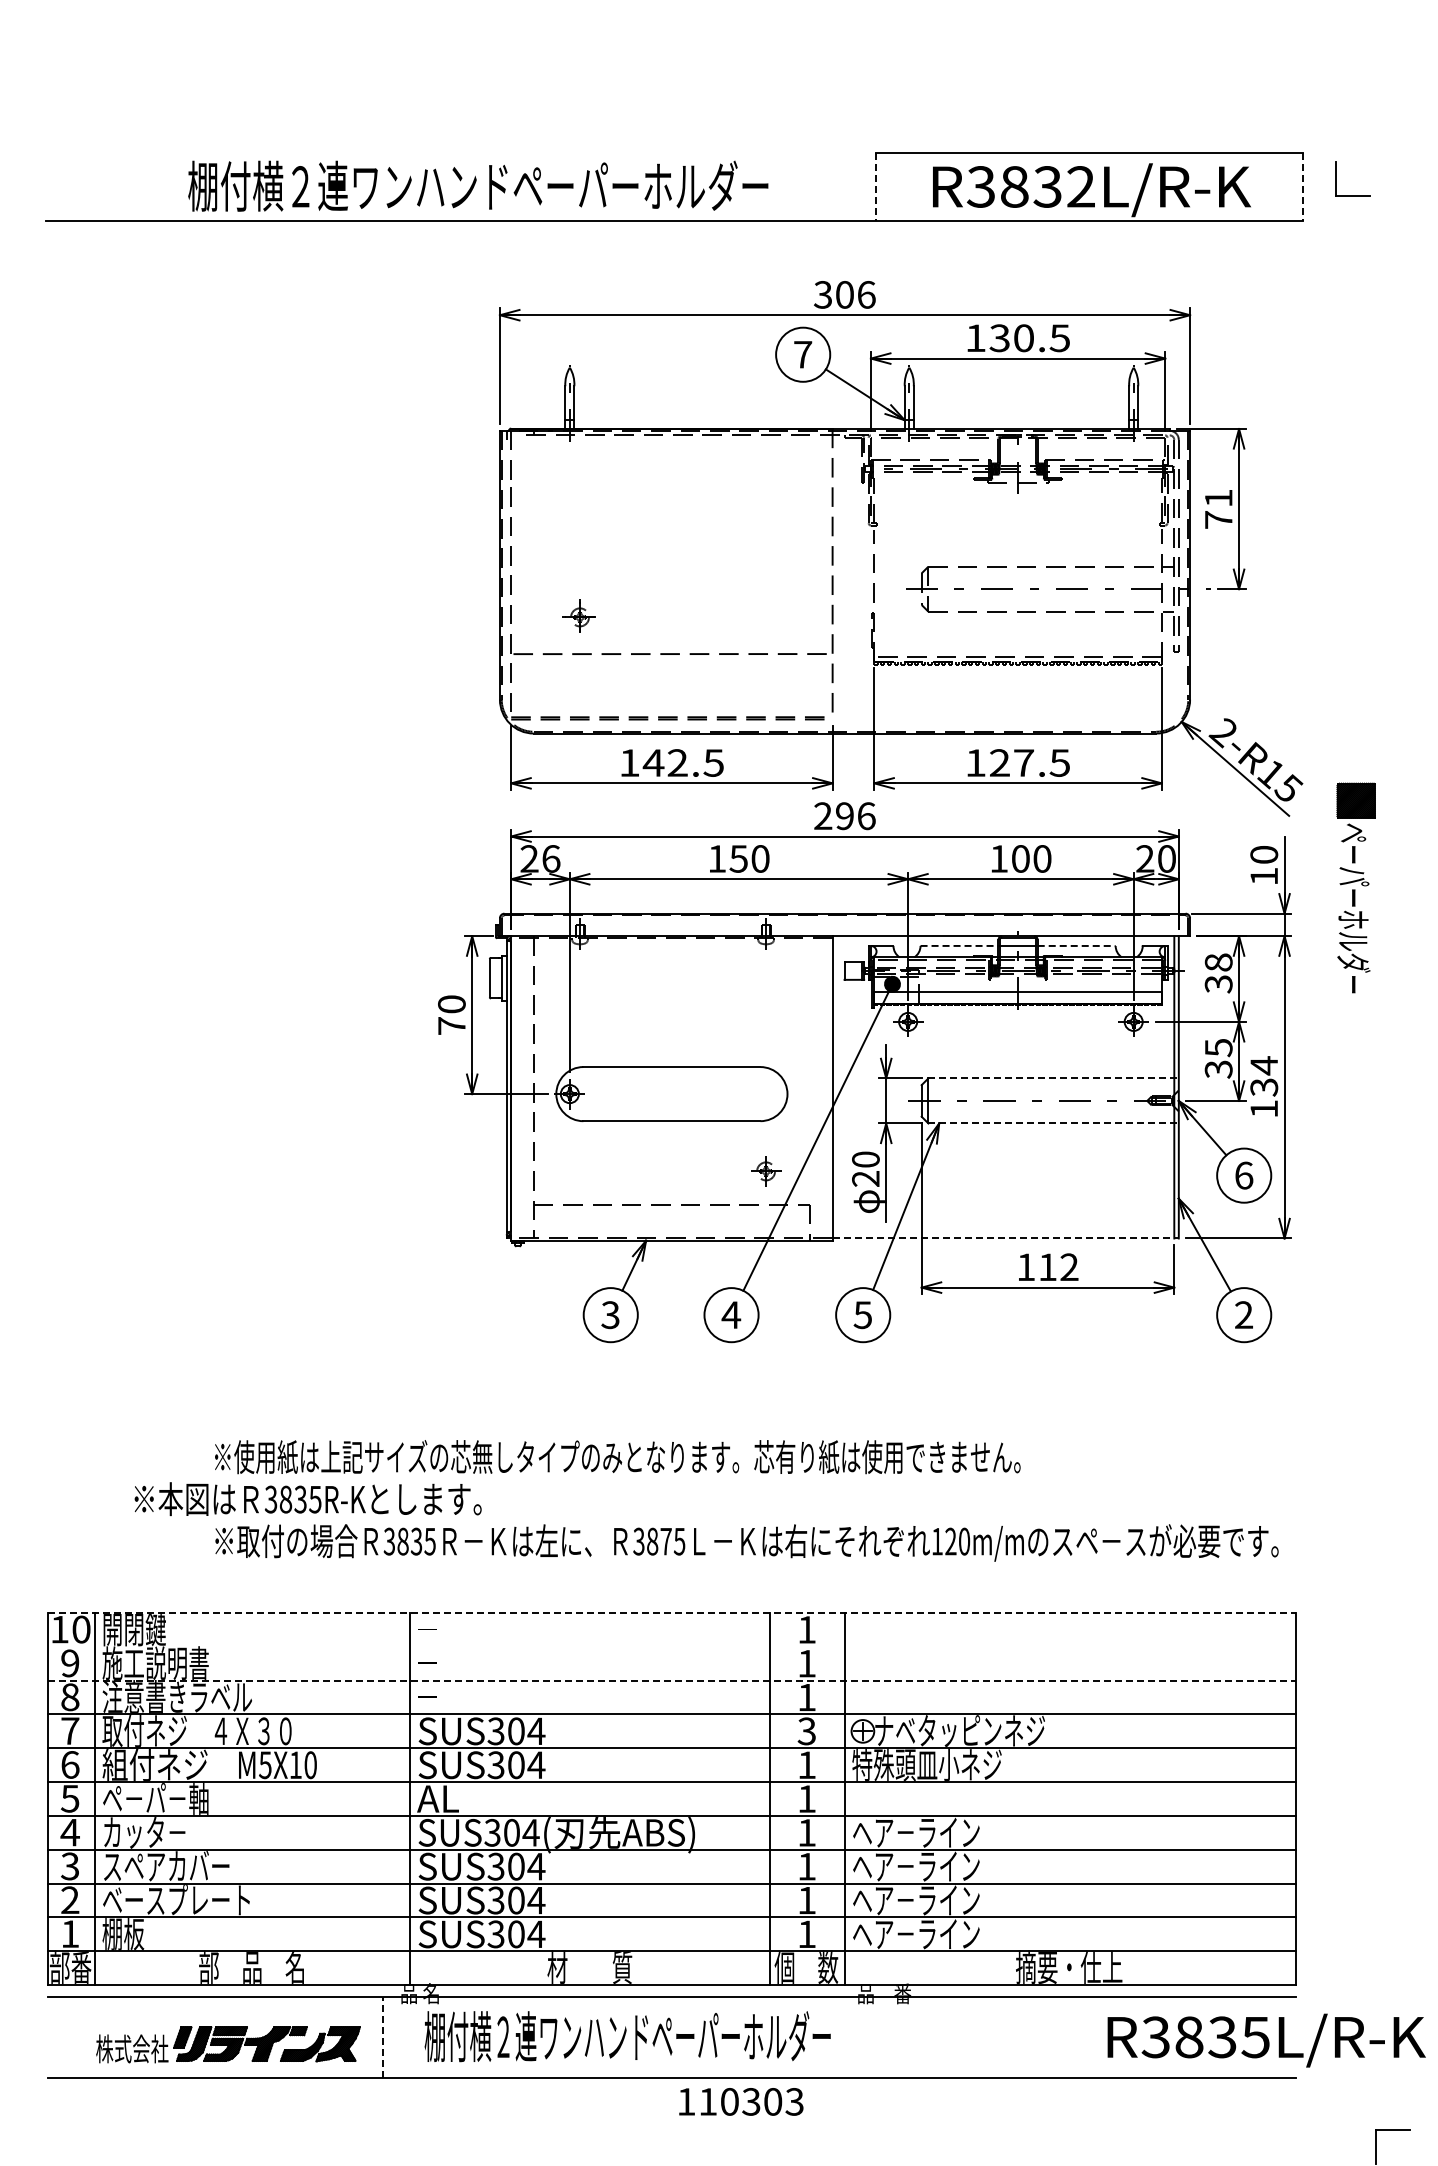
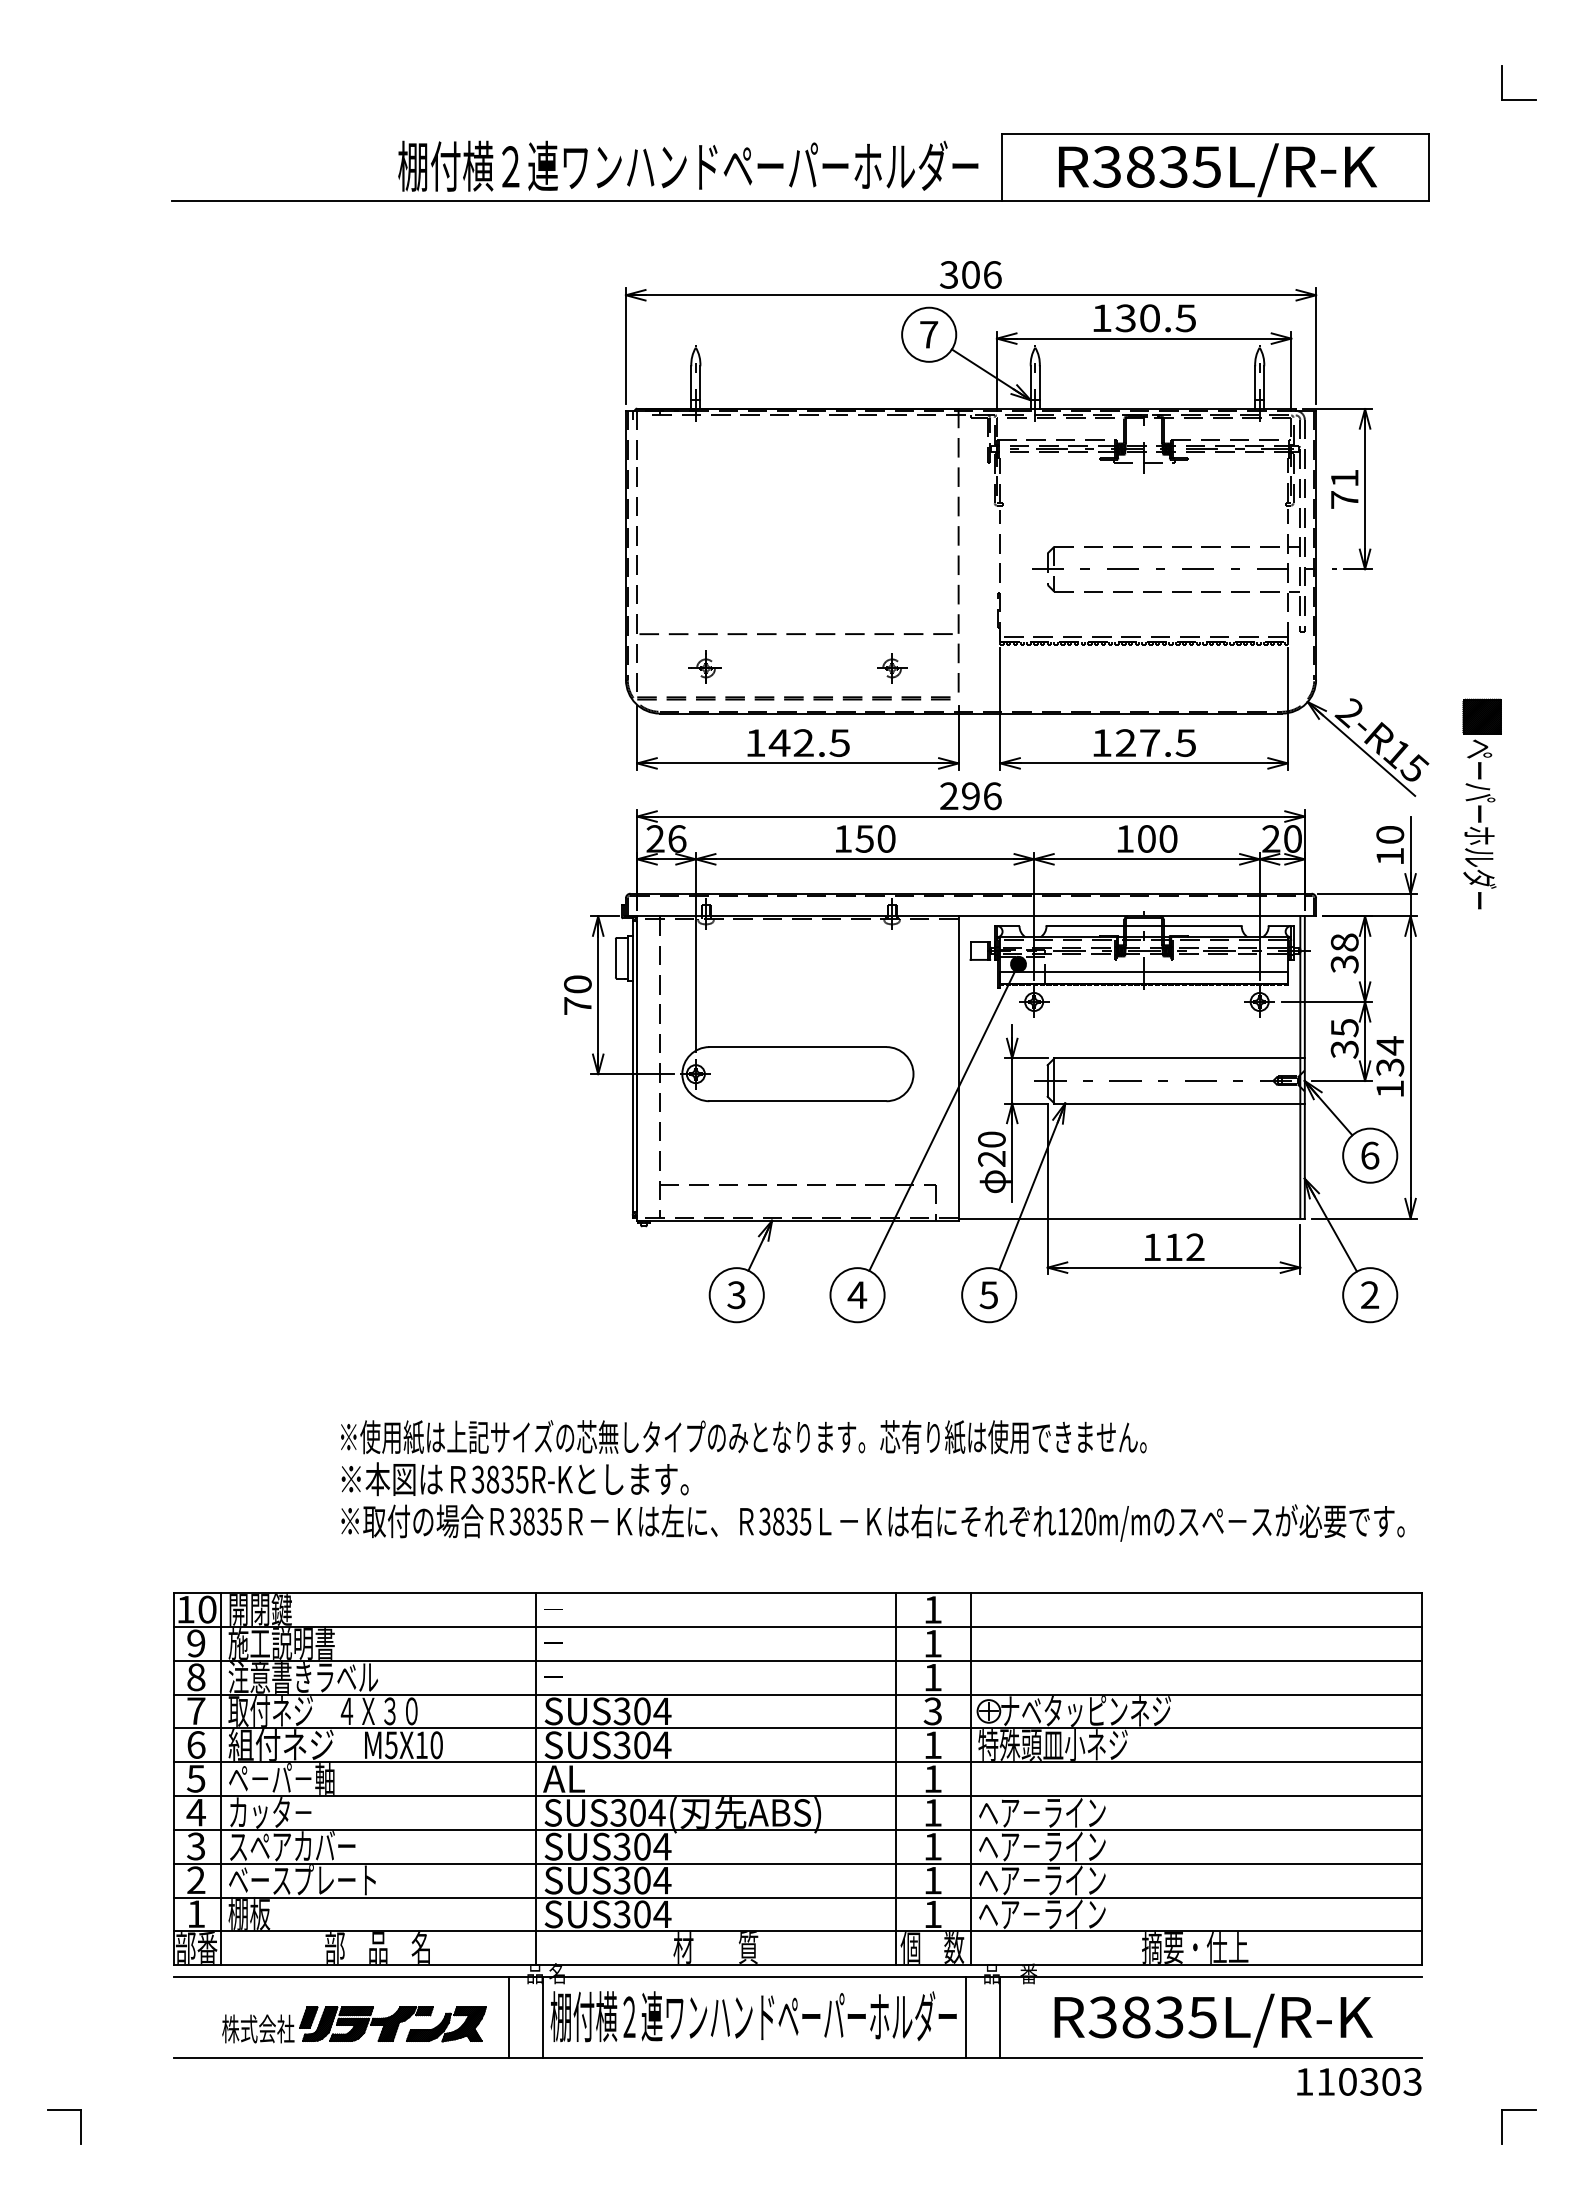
part: (1336, 178) -> (1502, 82), moved
text: (478, 185) -> (688, 165), moved
text: (1080, 186) -> (1206, 166), R3832L/R-K -> R3835L/R-K
line: (875, 187) -> (1001, 167), dashed -> solid
line: (1302, 187) -> (1428, 167), dashed -> solid
part: (578, 615) -> (704, 666), moved
part: (1355, 887) -> (1481, 803), moved
line: (959, 946) -> (1085, 926), dashed -> solid
line: (1076, 946) -> (1202, 926), dashed -> solid
line: (1054, 1078) -> (1180, 1058), dashed -> solid
line: (1054, 1123) -> (1180, 1103), dashed -> solid
part: (766, 1171) -> (892, 668), moved
line: (1006, 1238) -> (1132, 1218), dashed -> solid
text: (307, 1499) -> (514, 1479), moved
text: (665, 1541) -> (791, 1521), 3875 -> 3835
line: (672, 1613) -> (798, 1593), dashed -> solid
line: (672, 1646) -> (798, 1626), added
line: (672, 1680) -> (798, 1660), dashed -> solid
line: (382, 2037) -> (508, 2017), dashed -> solid
line: (416, 2037) -> (542, 2017), added
line: (840, 2037) -> (966, 2017), added
line: (874, 2037) -> (1000, 2017), added
text: (1266, 2040) -> (1213, 2020), moved
text: (741, 2101) -> (1359, 2081), moved

